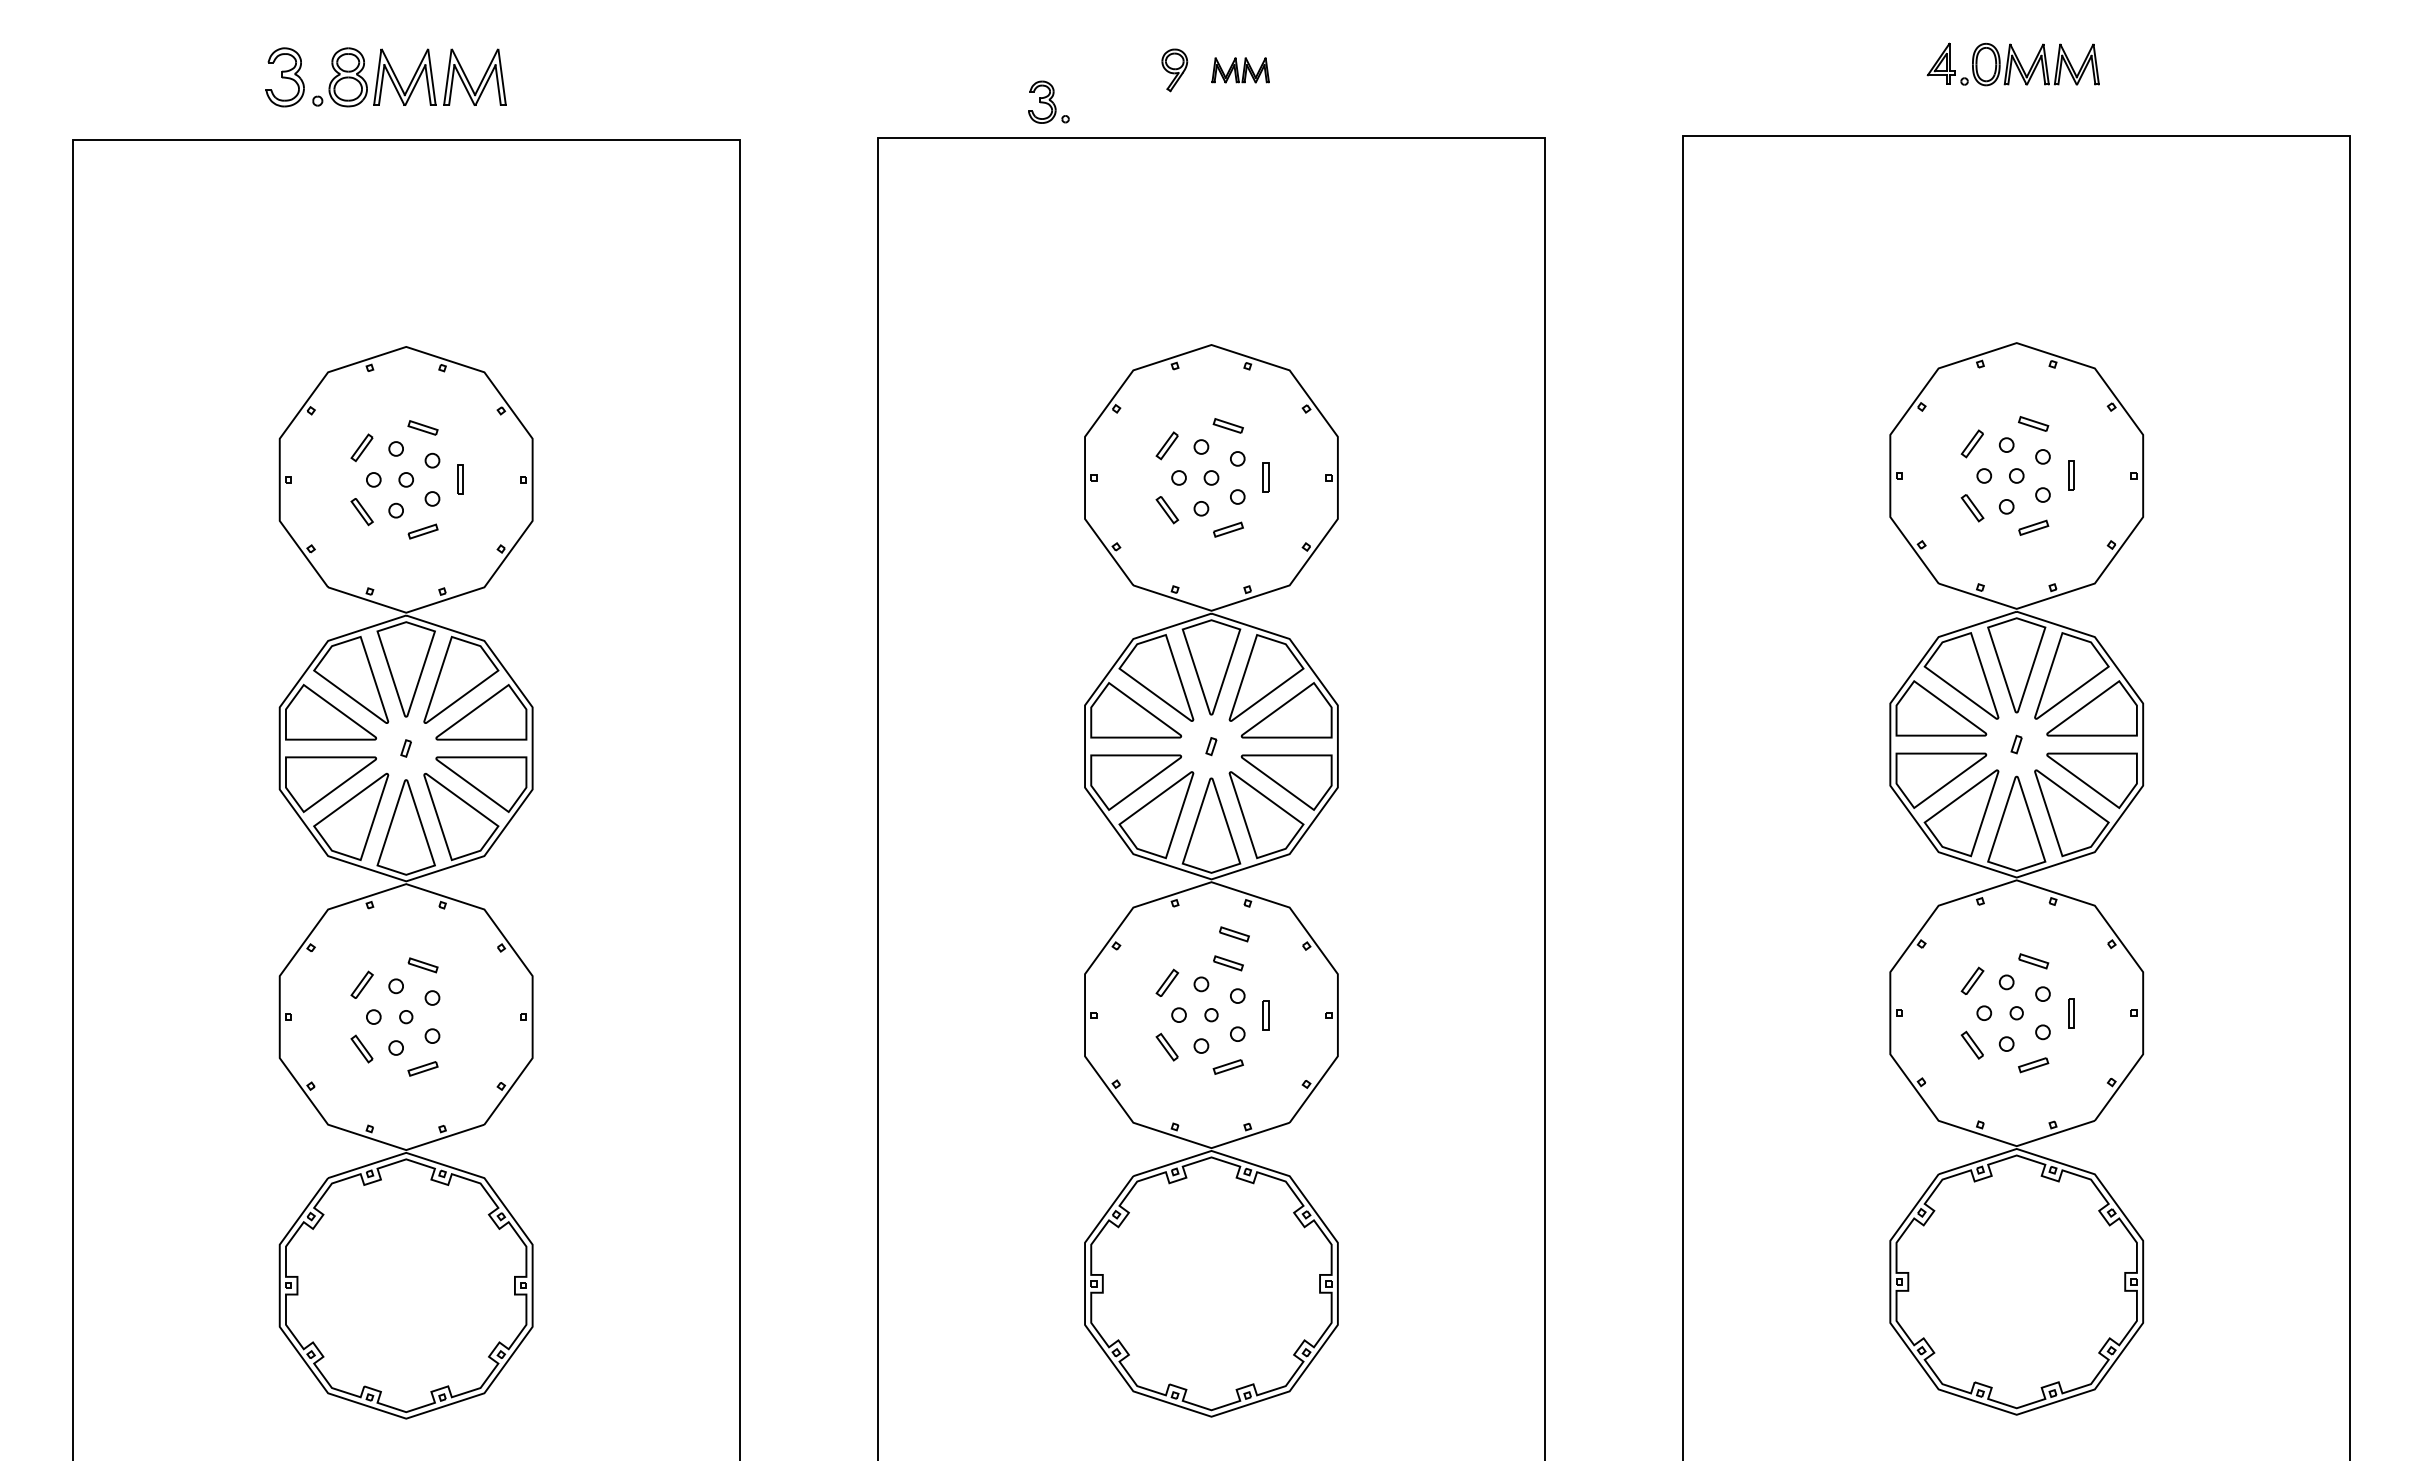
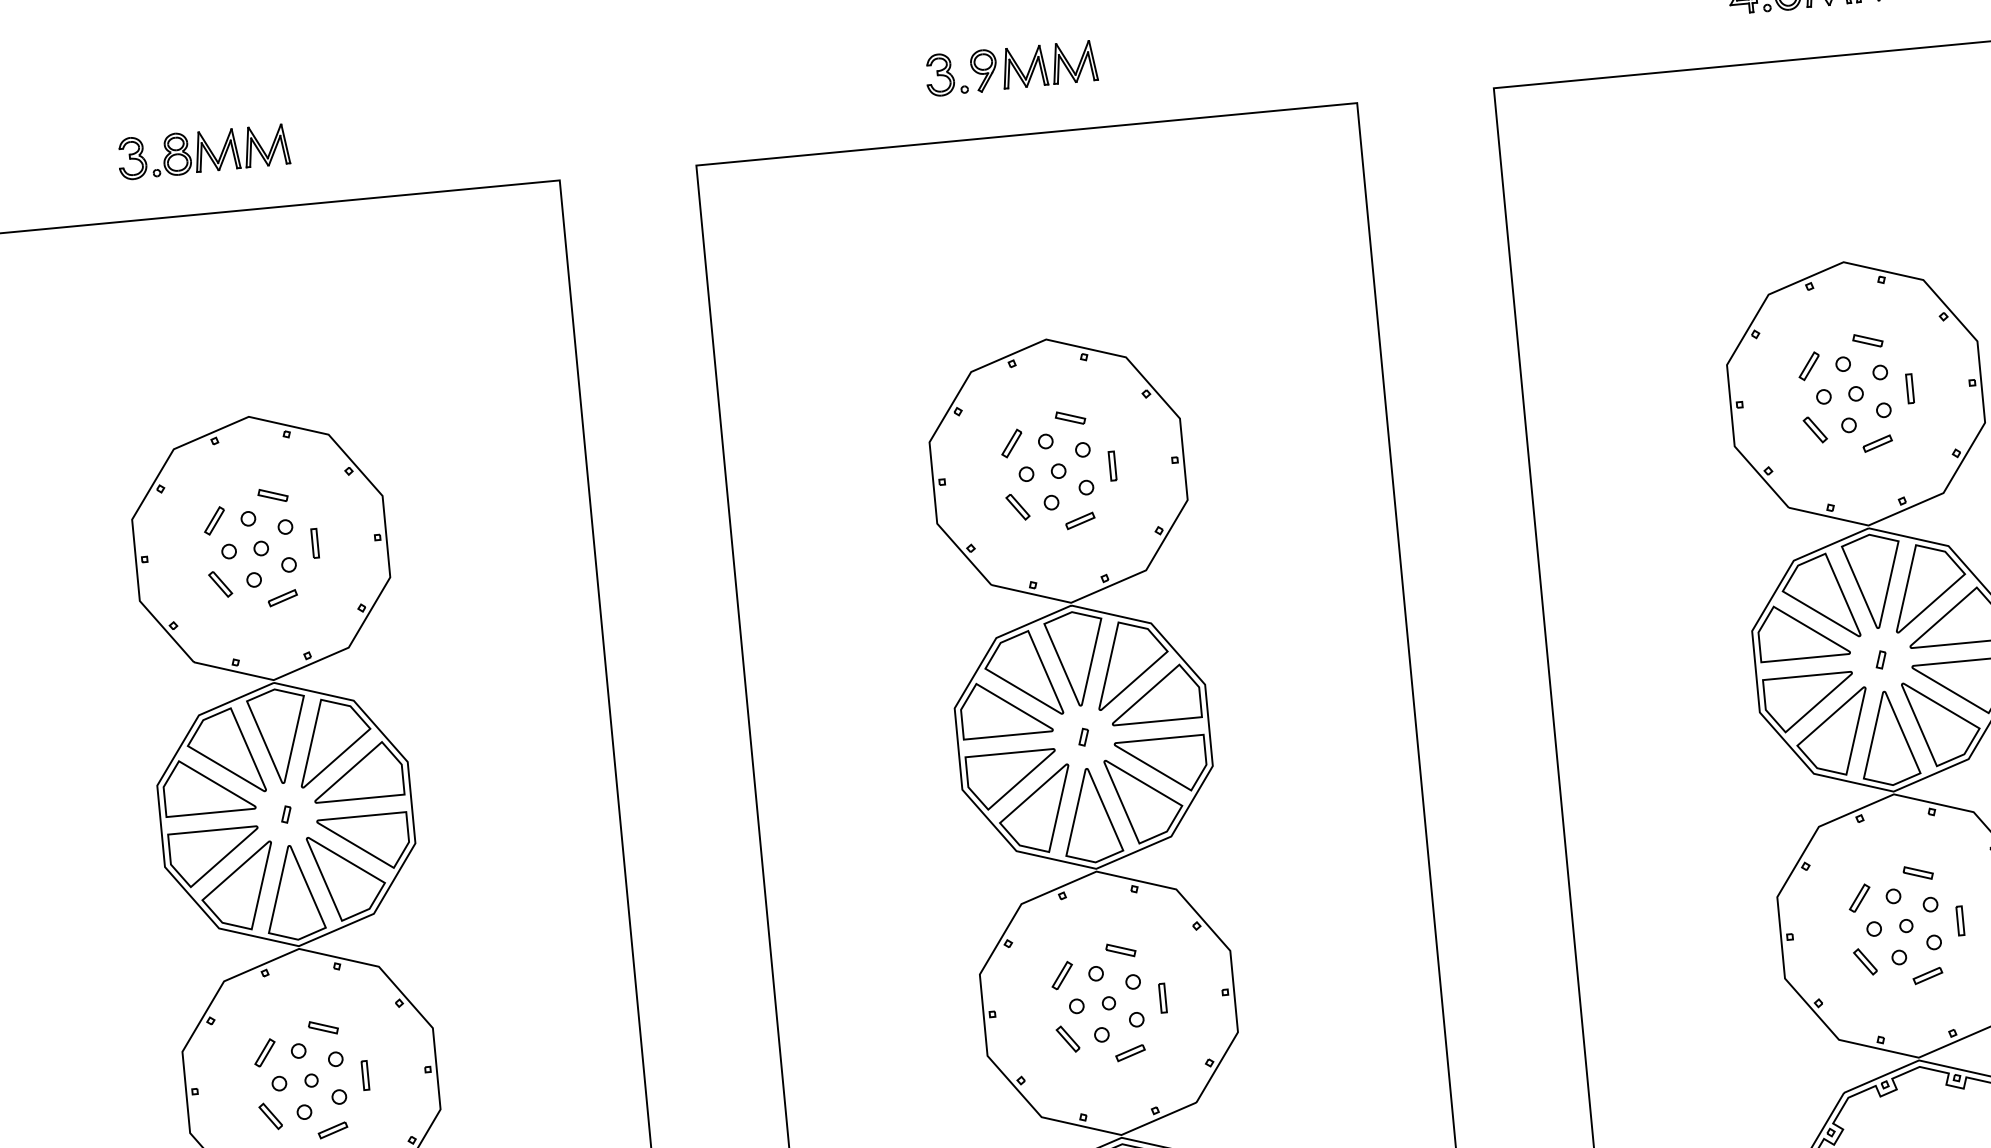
part: (1240, 70) -> (1049, 64), size x1.67
part: (386, 77) -> (204, 151), size x0.71
part: (1048, 101) -> (946, 73), moved
part: (1234, 934) -> (1124, 921), removed
part: (460, 1017) -> (365, 1075), added

